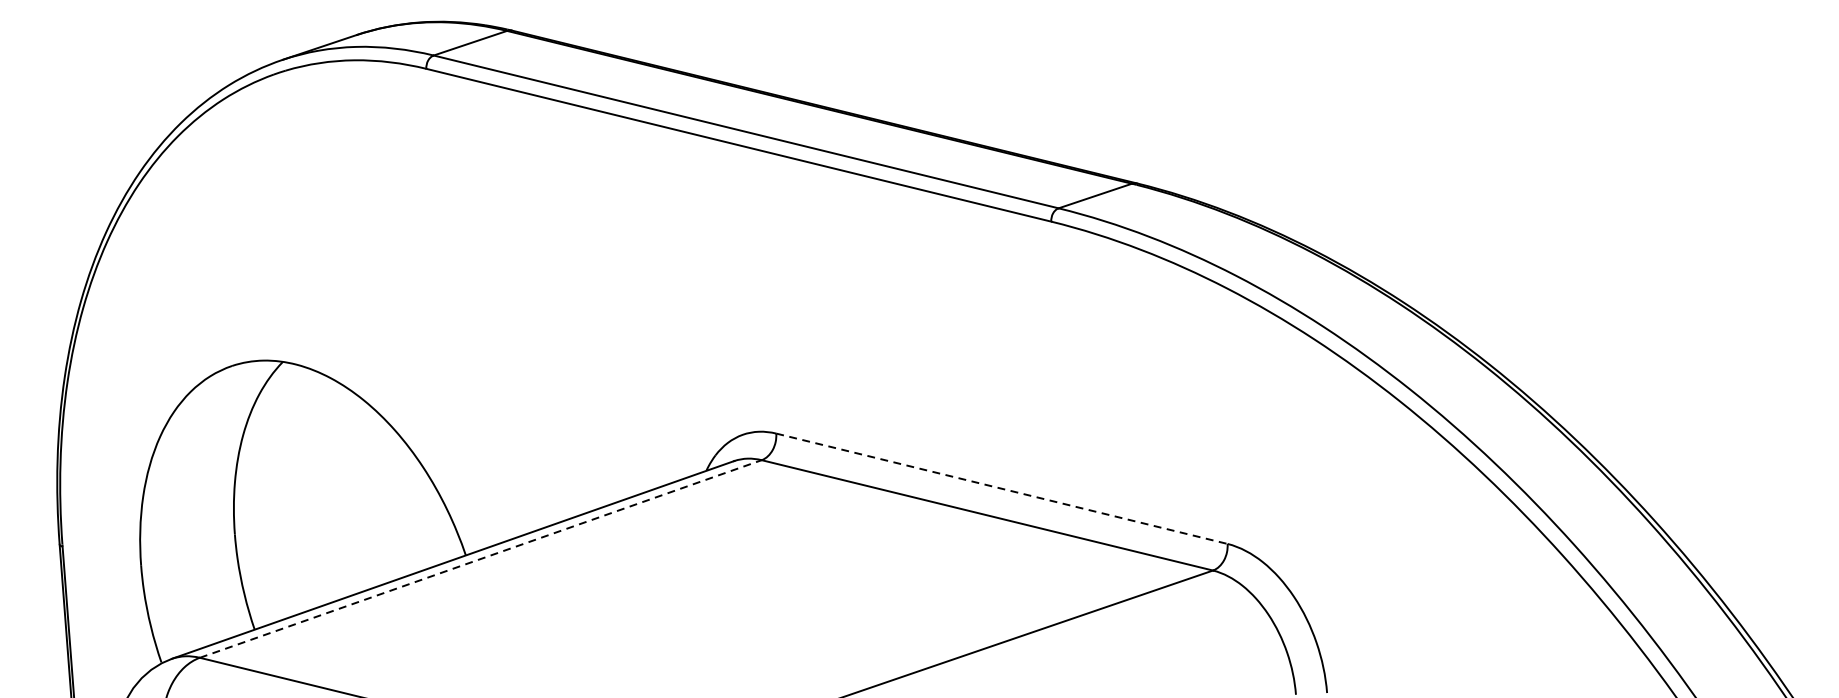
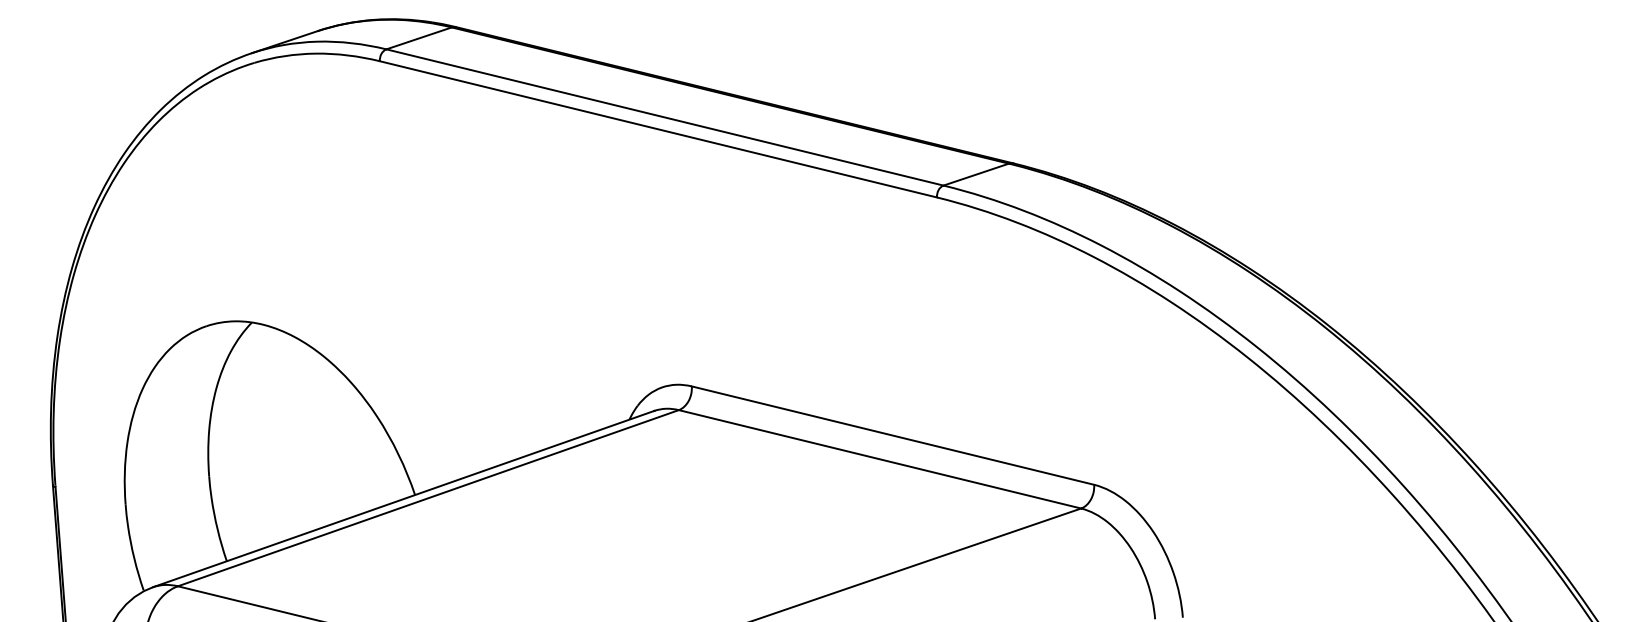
line: (1002, 488) -> (893, 435), dashed -> solid
line: (480, 559) -> (428, 498), dashed -> solid

